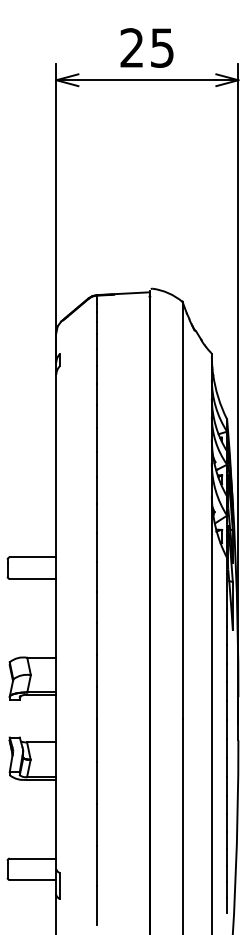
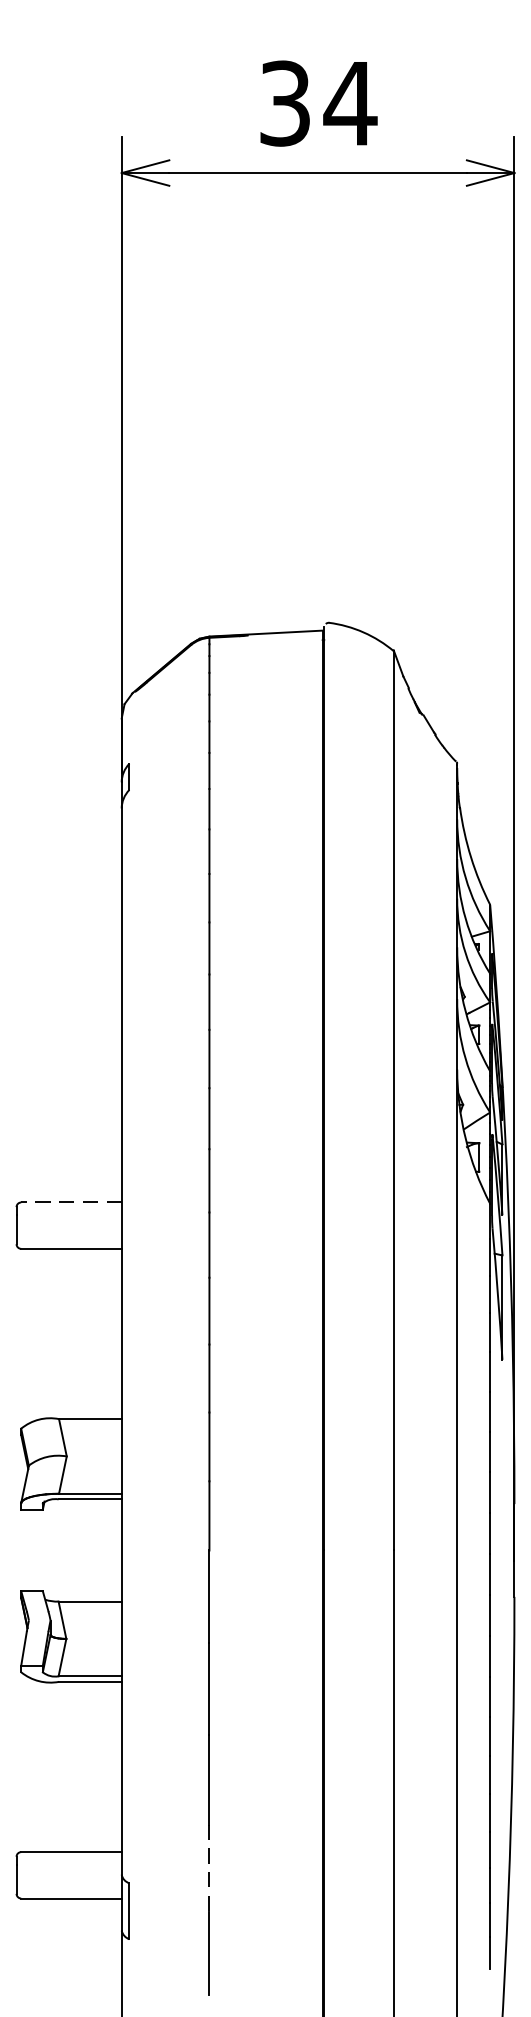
text: (147, 47) -> (318, 102), 25 -> 34
line: (32, 557) -> (70, 1202), solid -> dashed
line: (97, 866) -> (210, 1869), solid -> dashed

